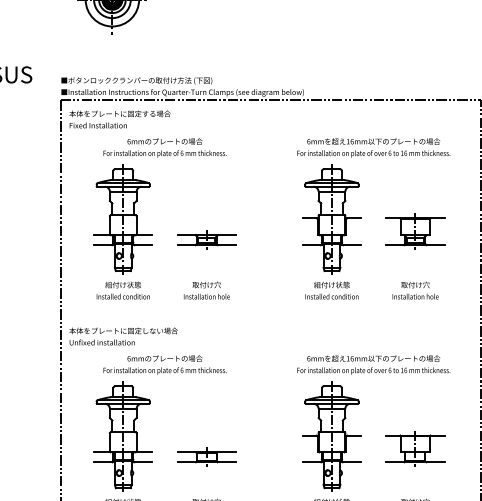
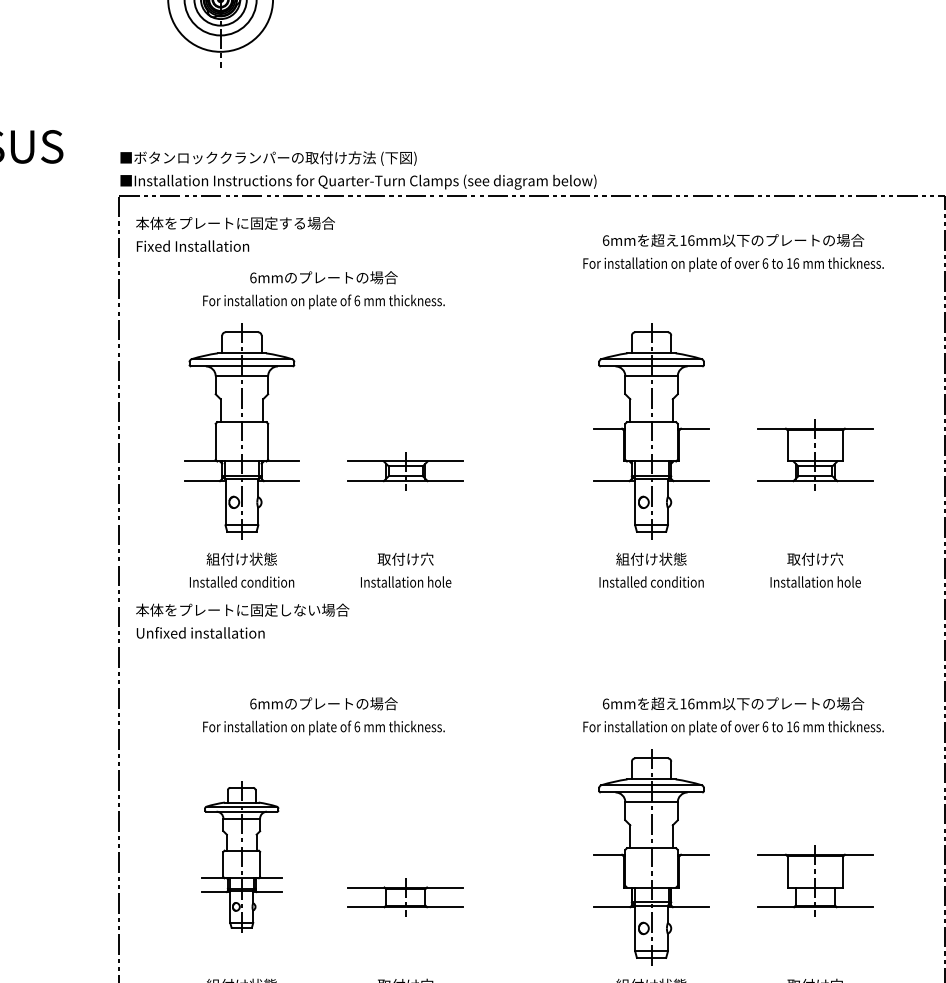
text: (373, 147) -> (733, 252), moved
text: (123, 336) -> (242, 621), moved
part: (122, 436) -> (240, 856), size x0.7

